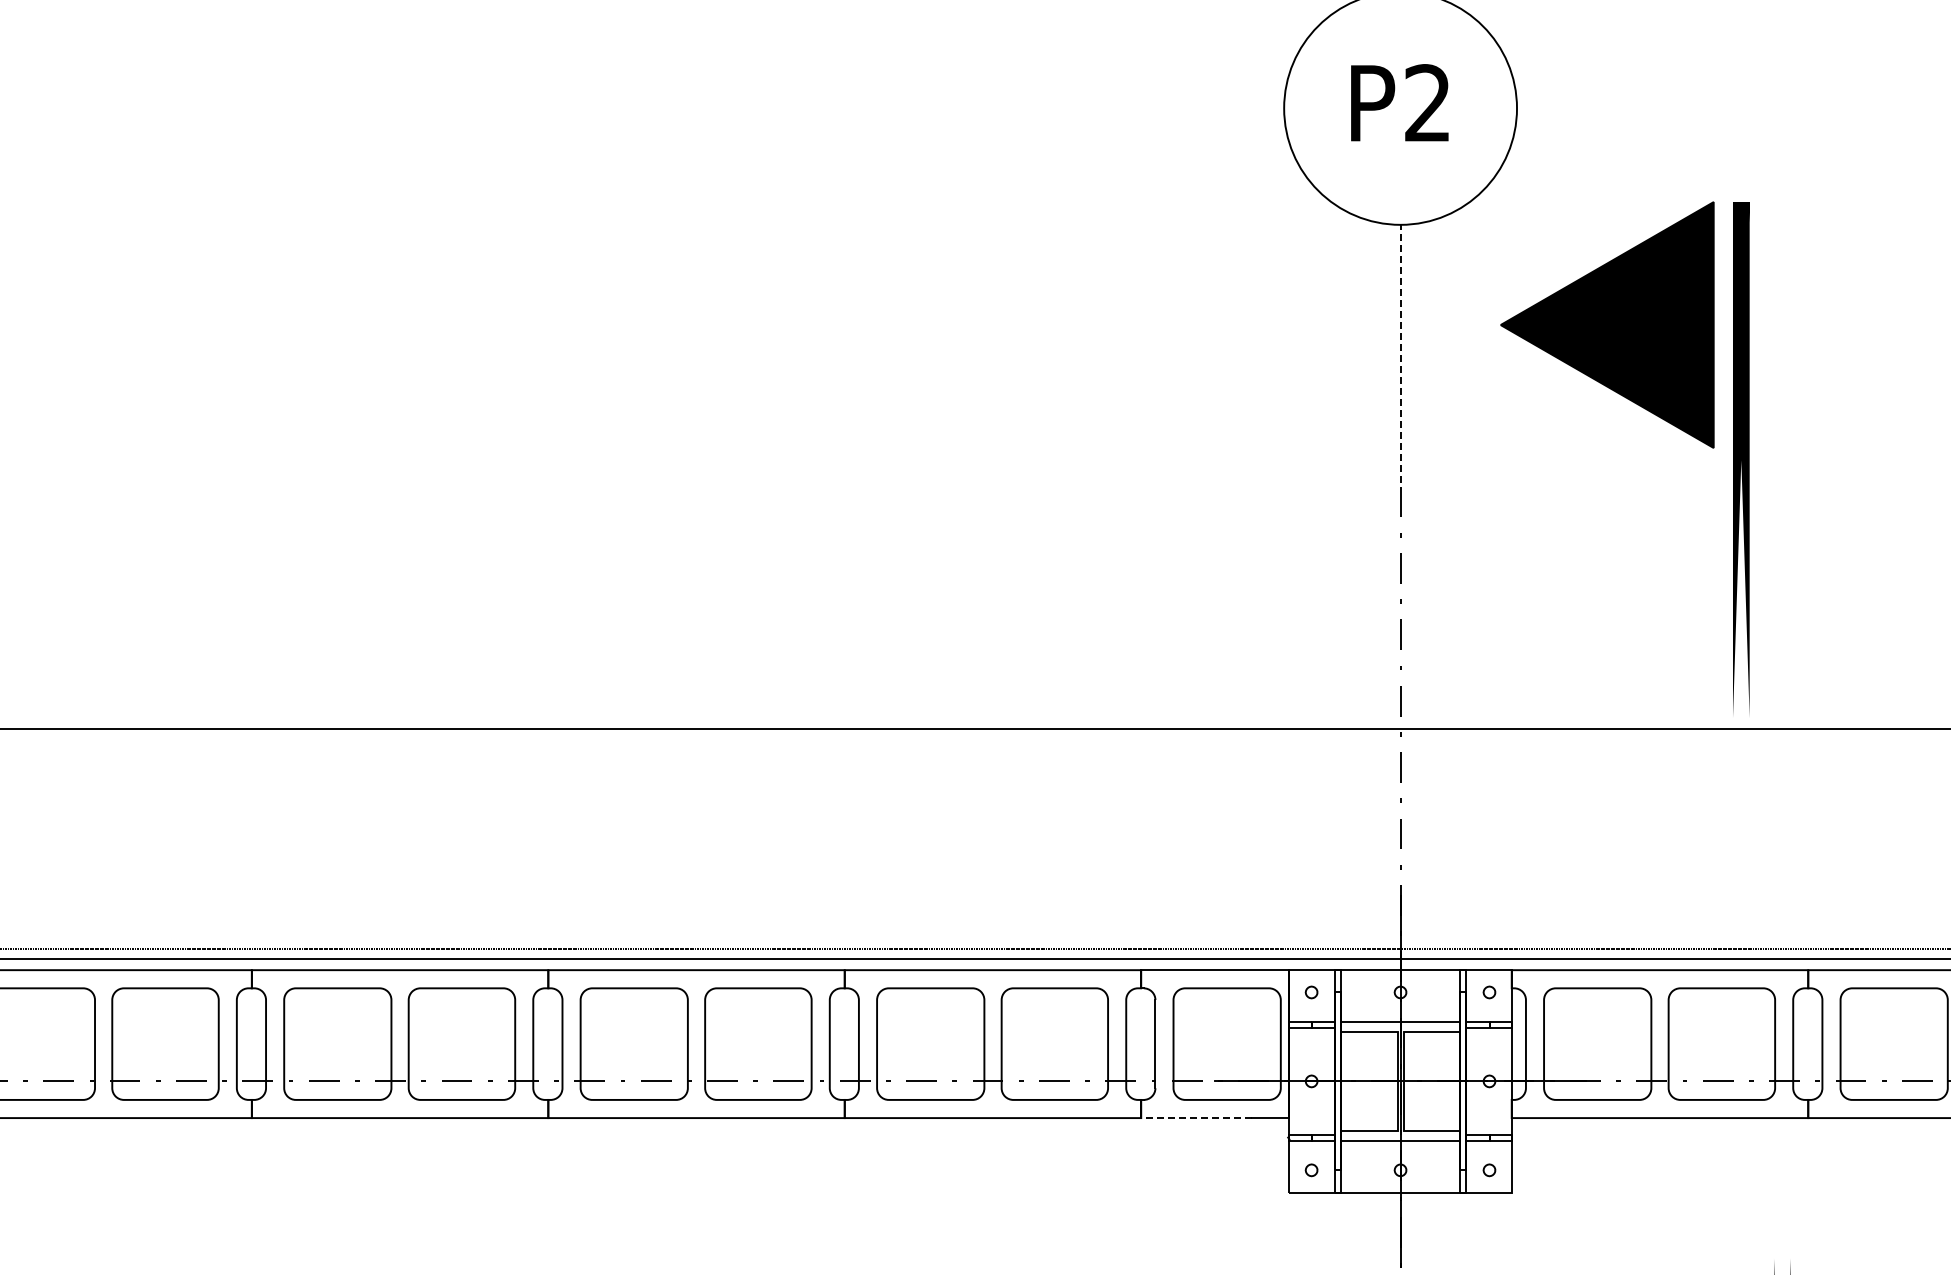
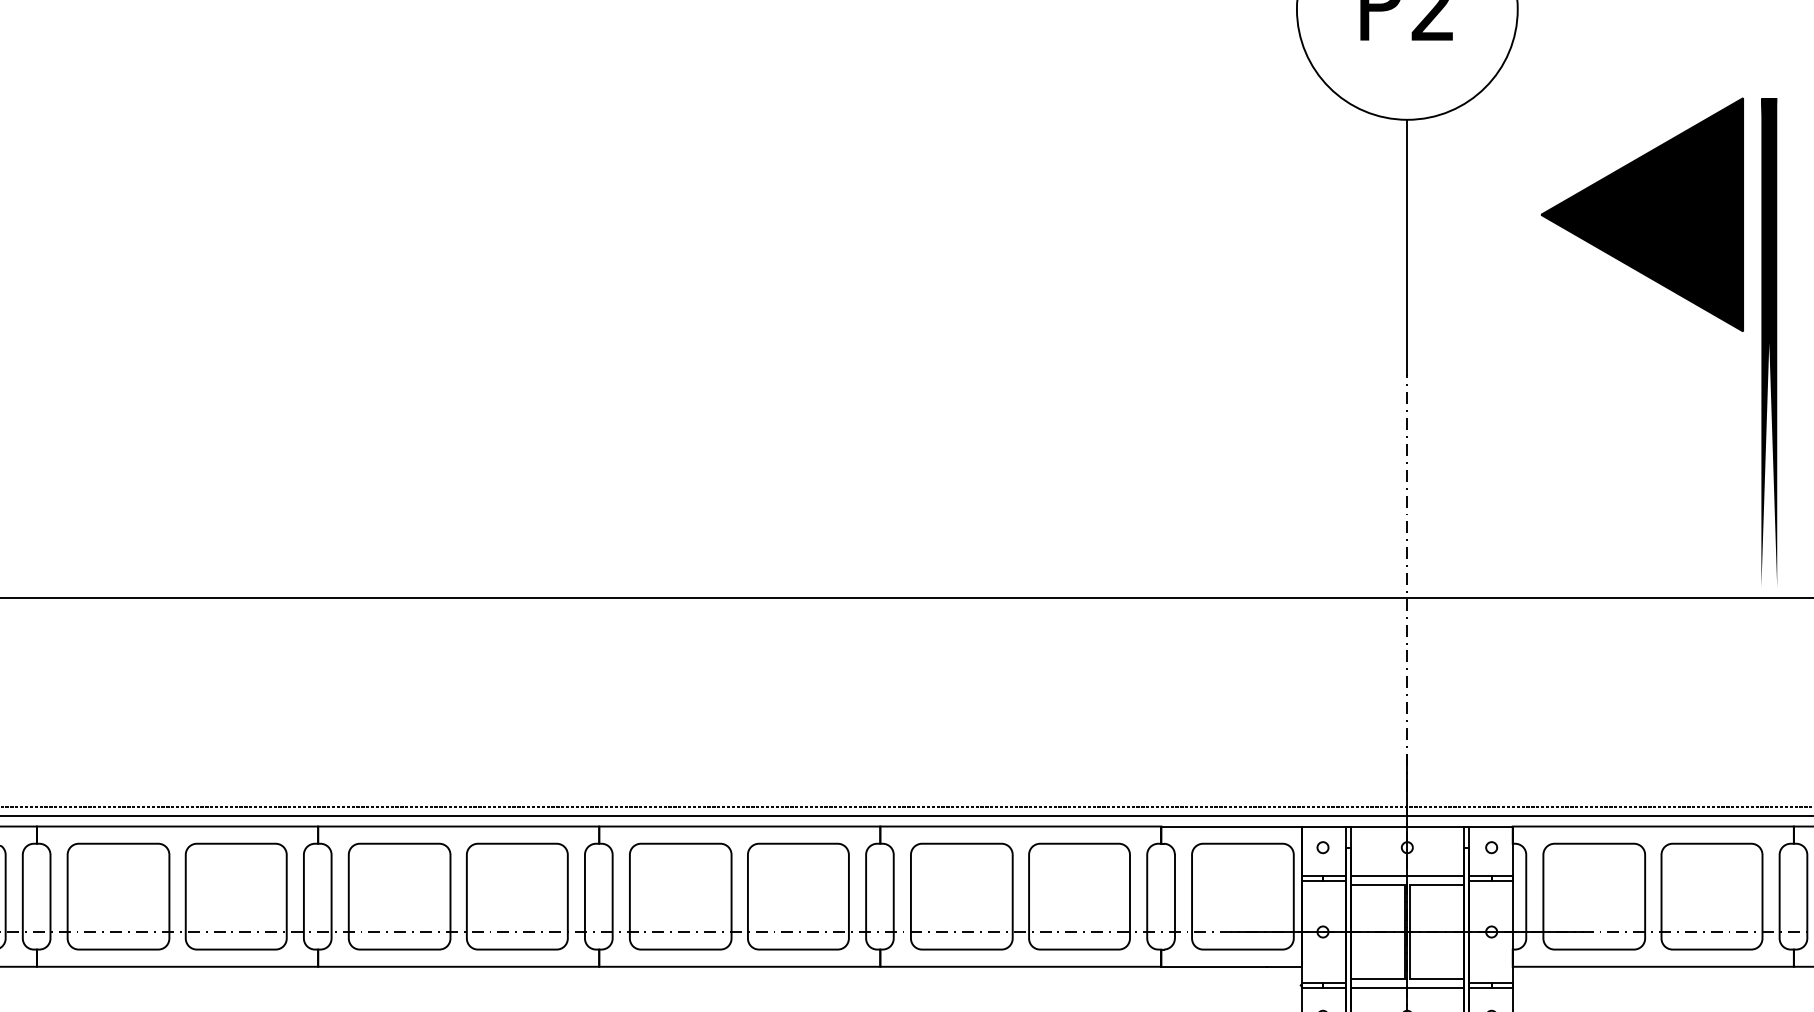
line: (1400, 359) -> (1407, 247), dashed -> solid
part: (1651, 413) -> (1684, 298), moved
line: (1196, 1118) -> (1213, 967), dashed -> solid

